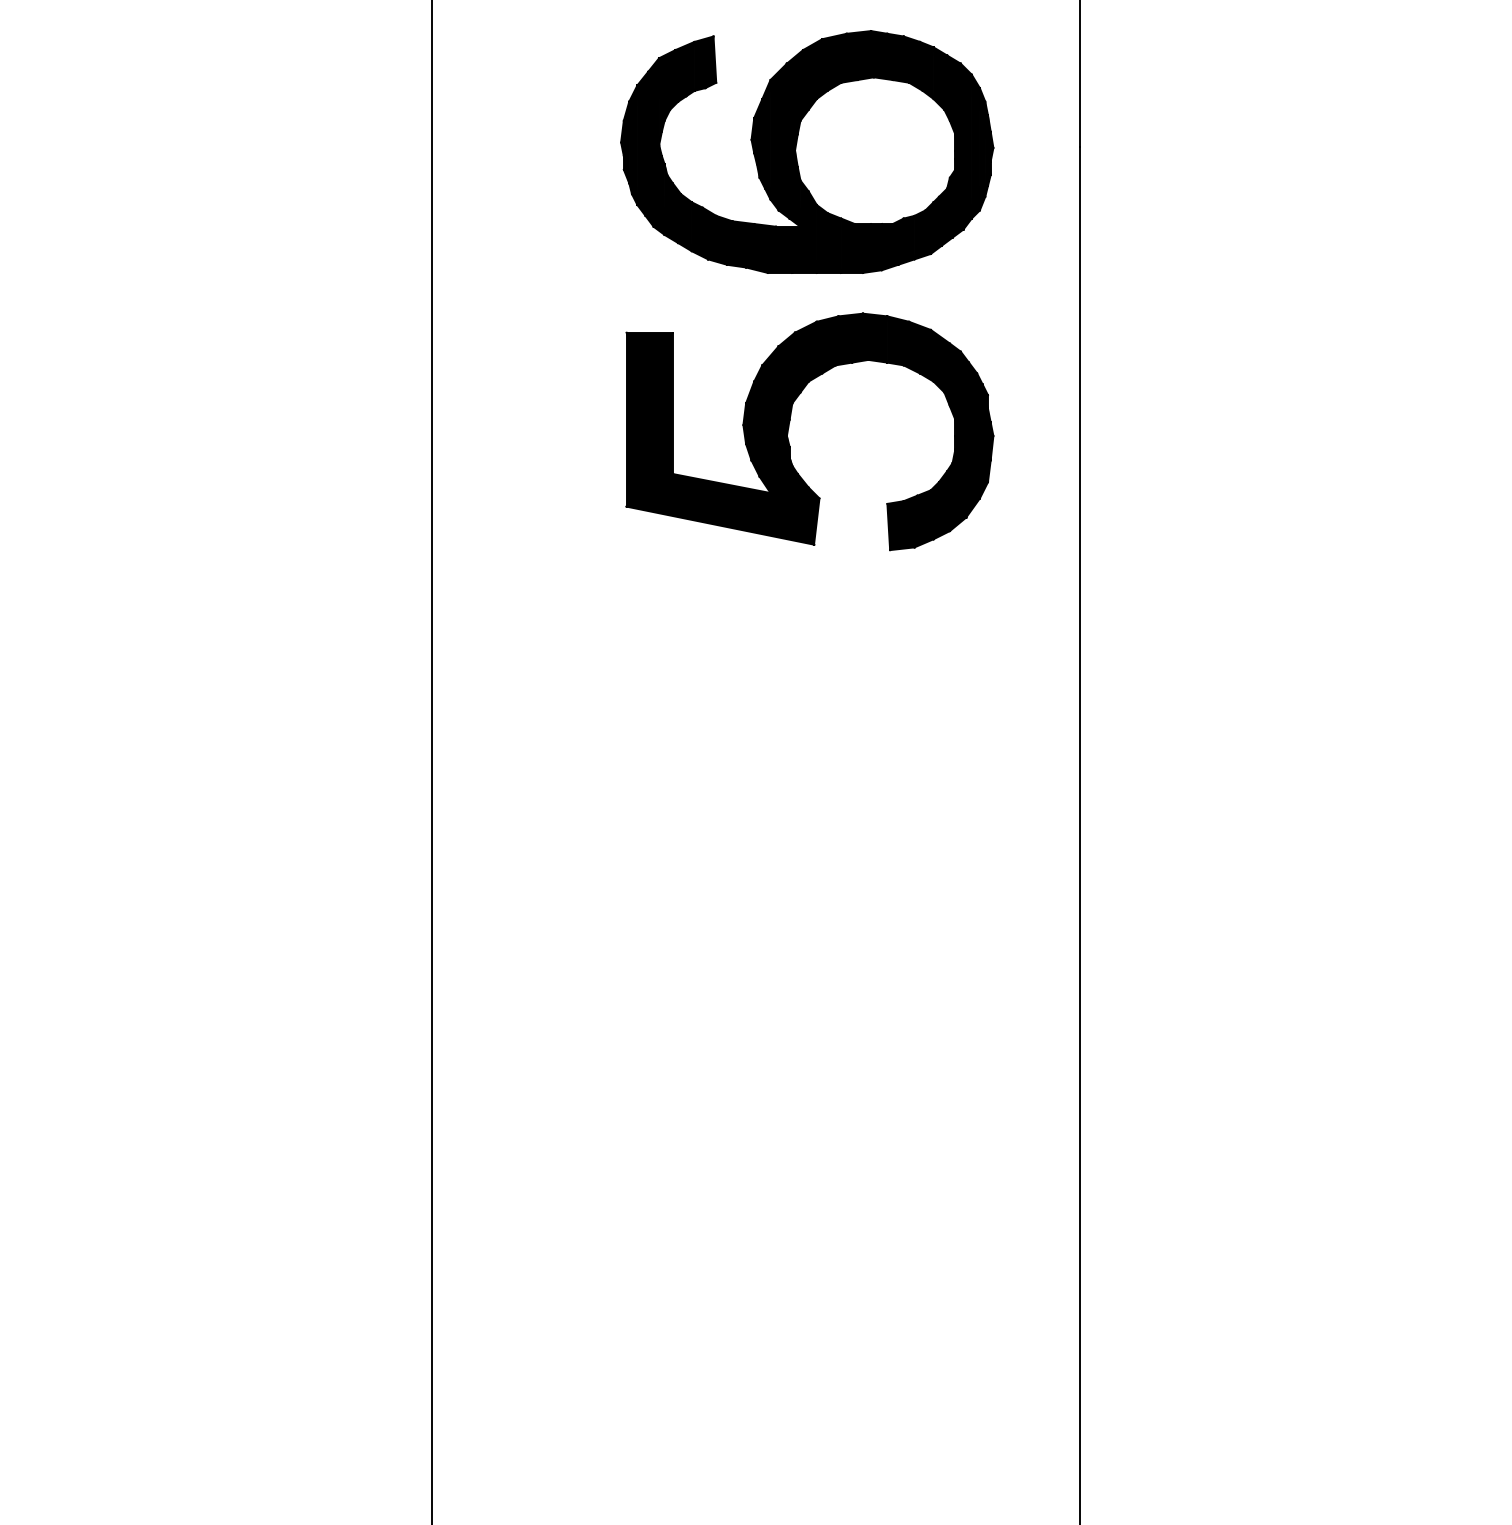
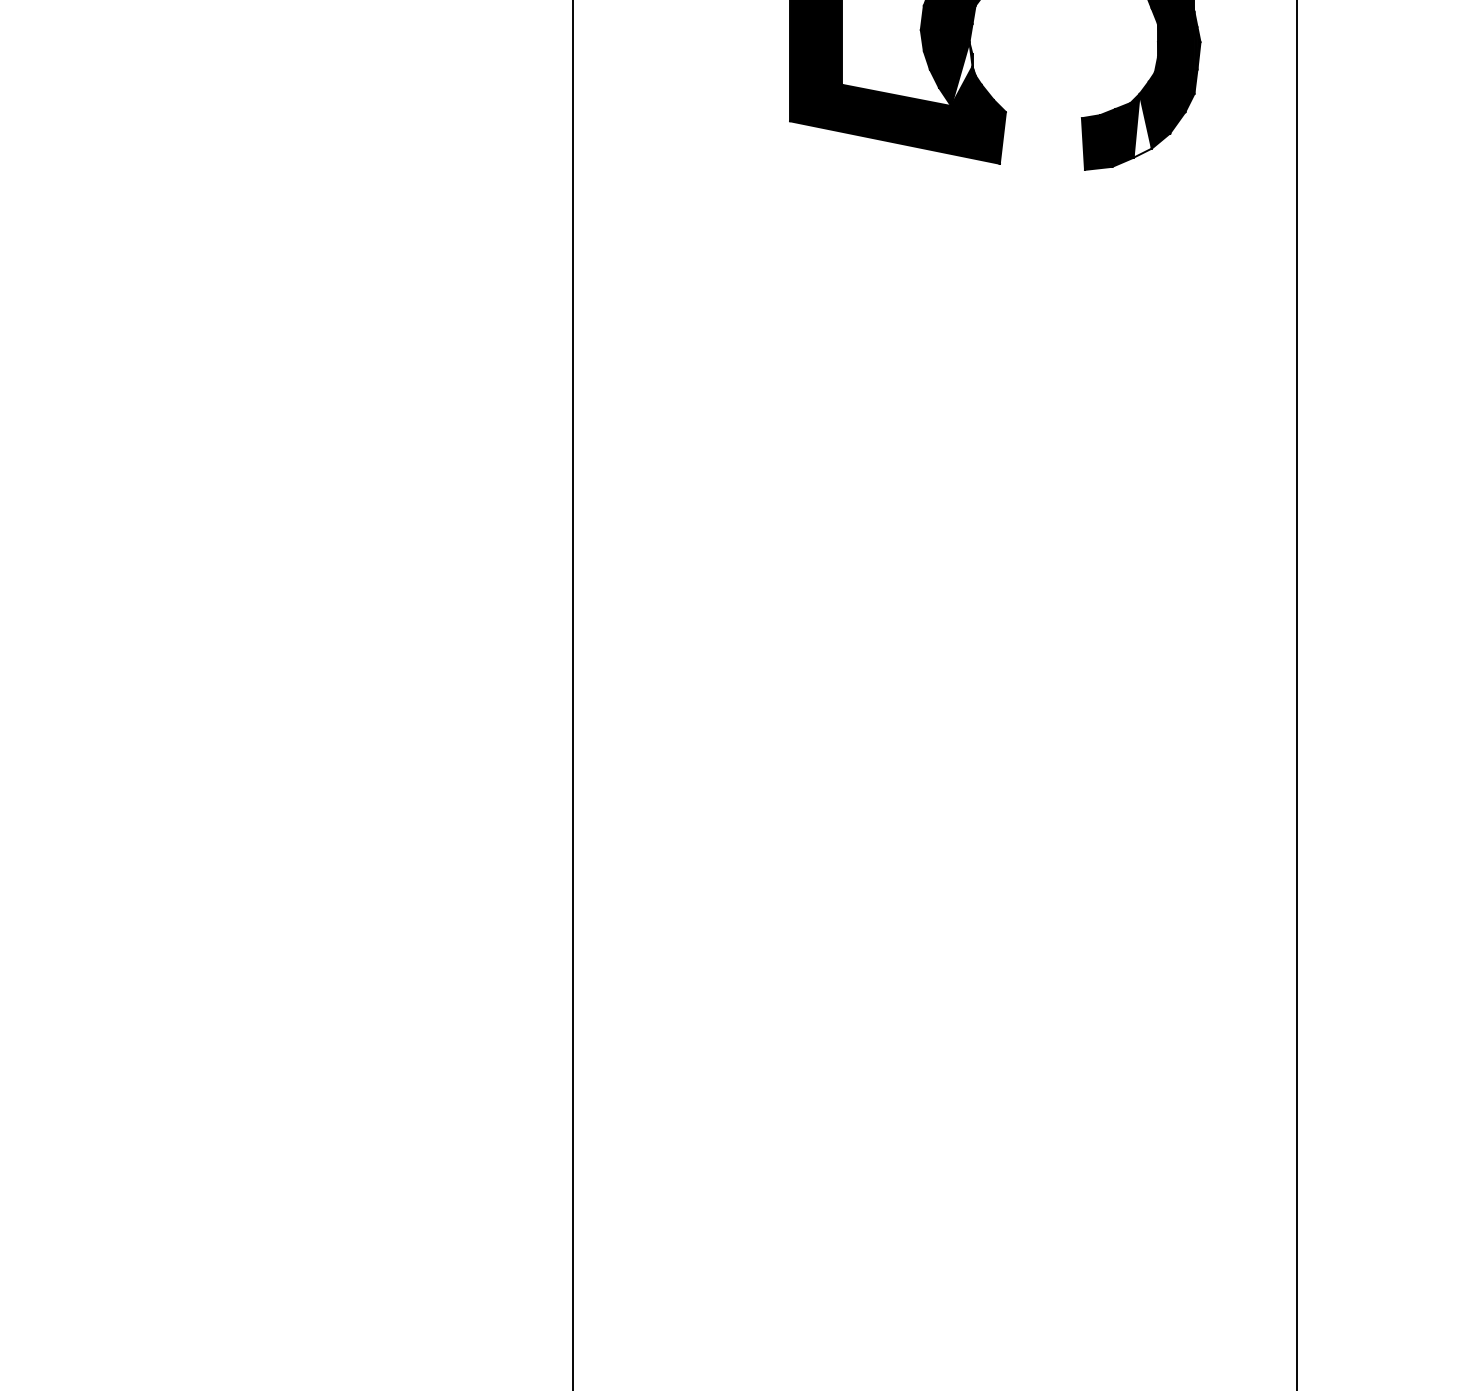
fill: (779, 464) -> (961, 74), removed
fill: (941, 510) -> (1142, 125), removed

